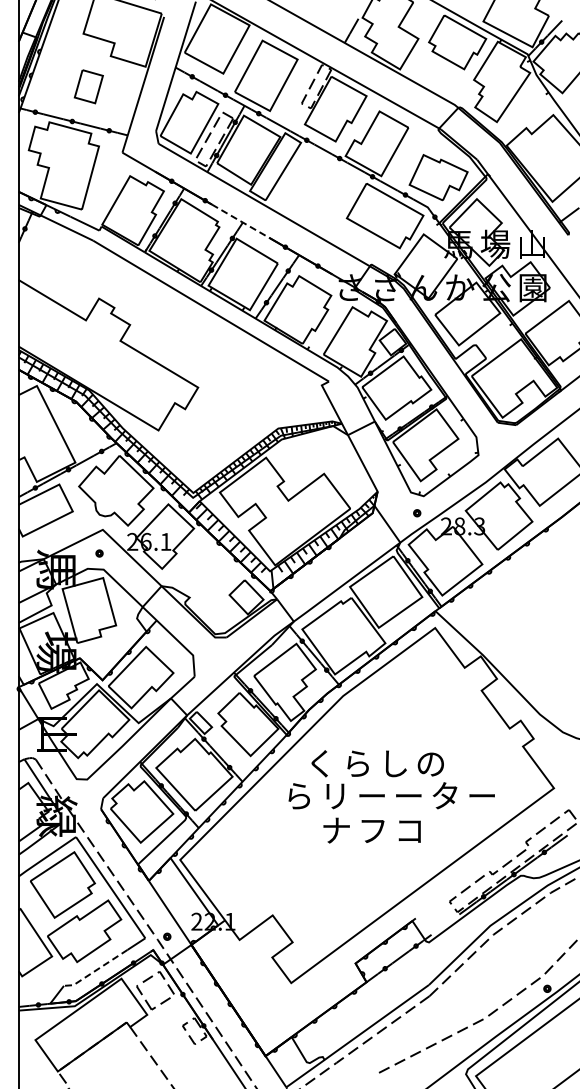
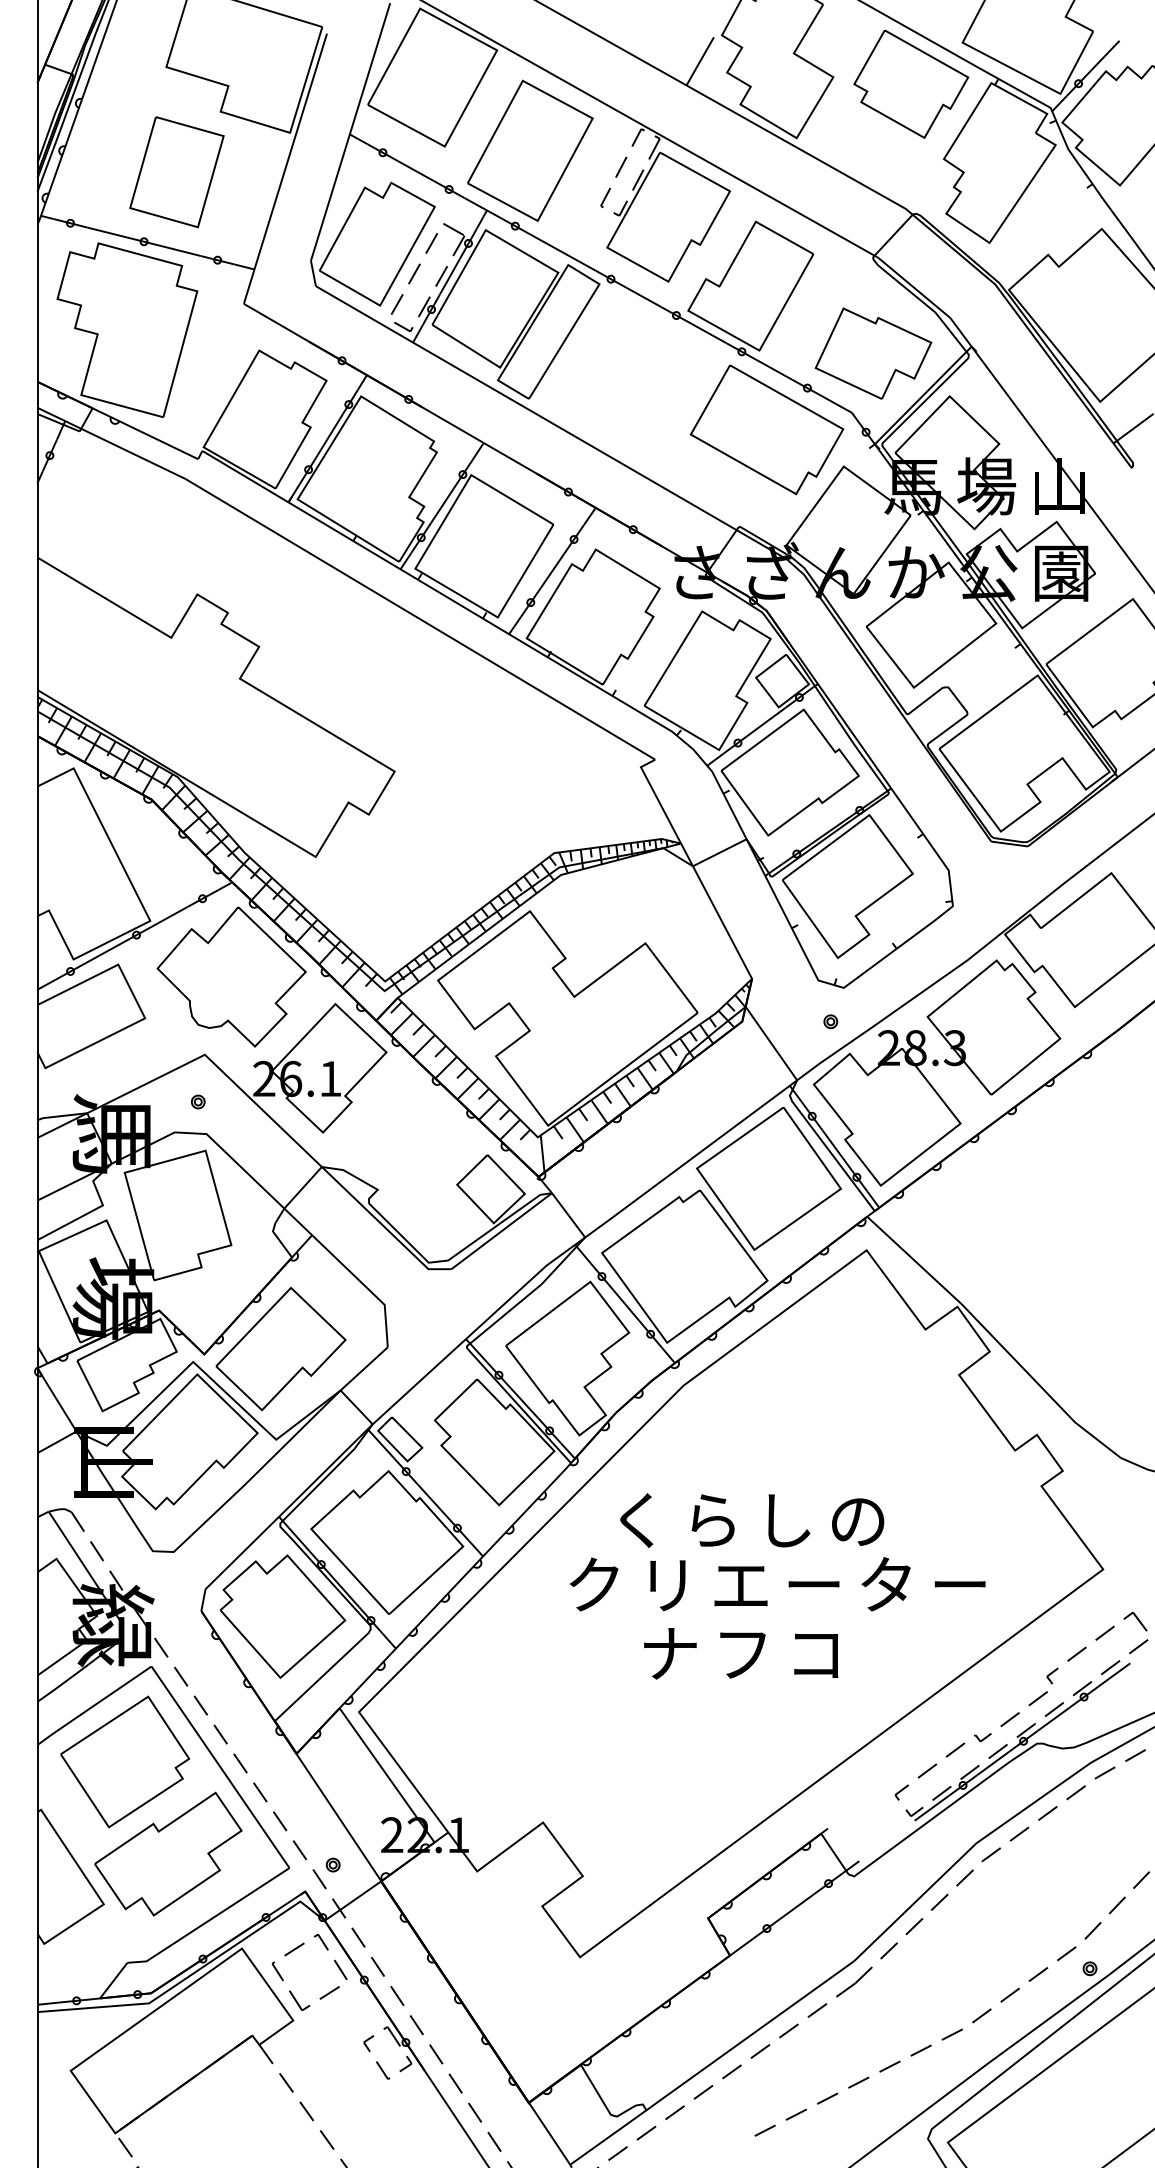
part: (88, 86) -> (176, 172), size x1.67
line: (241, 221) -> (480, 440), dashed -> solid
text: (298, 795) -> (594, 1583), ら -> ク
text: (371, 796) -> (739, 1585), ー -> エ
line: (95, 970) -> (190, 1932), dashed -> solid

